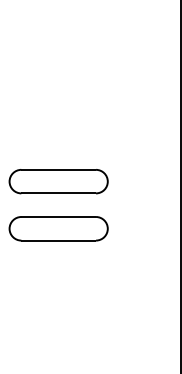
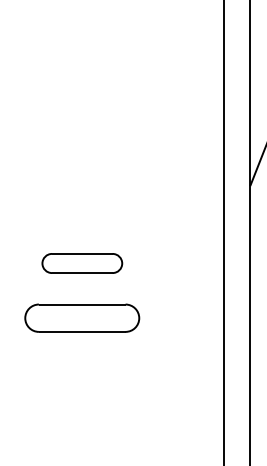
part: (58, 181) -> (82, 263), size x0.7

